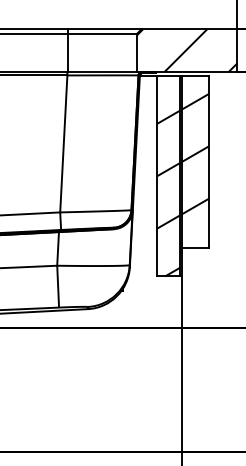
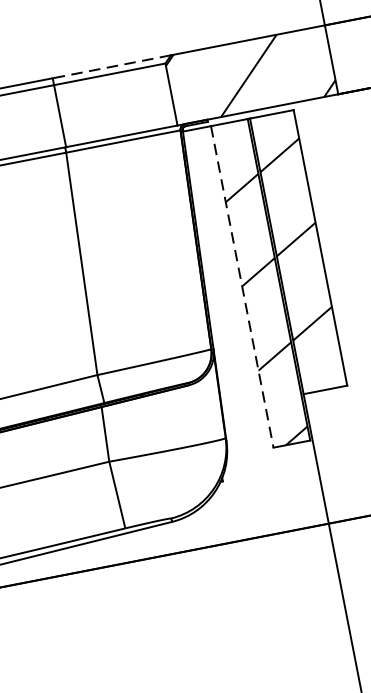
line: (104, 29) -> (111, 67), solid -> dashed
line: (157, 176) -> (242, 286), solid -> dashed

